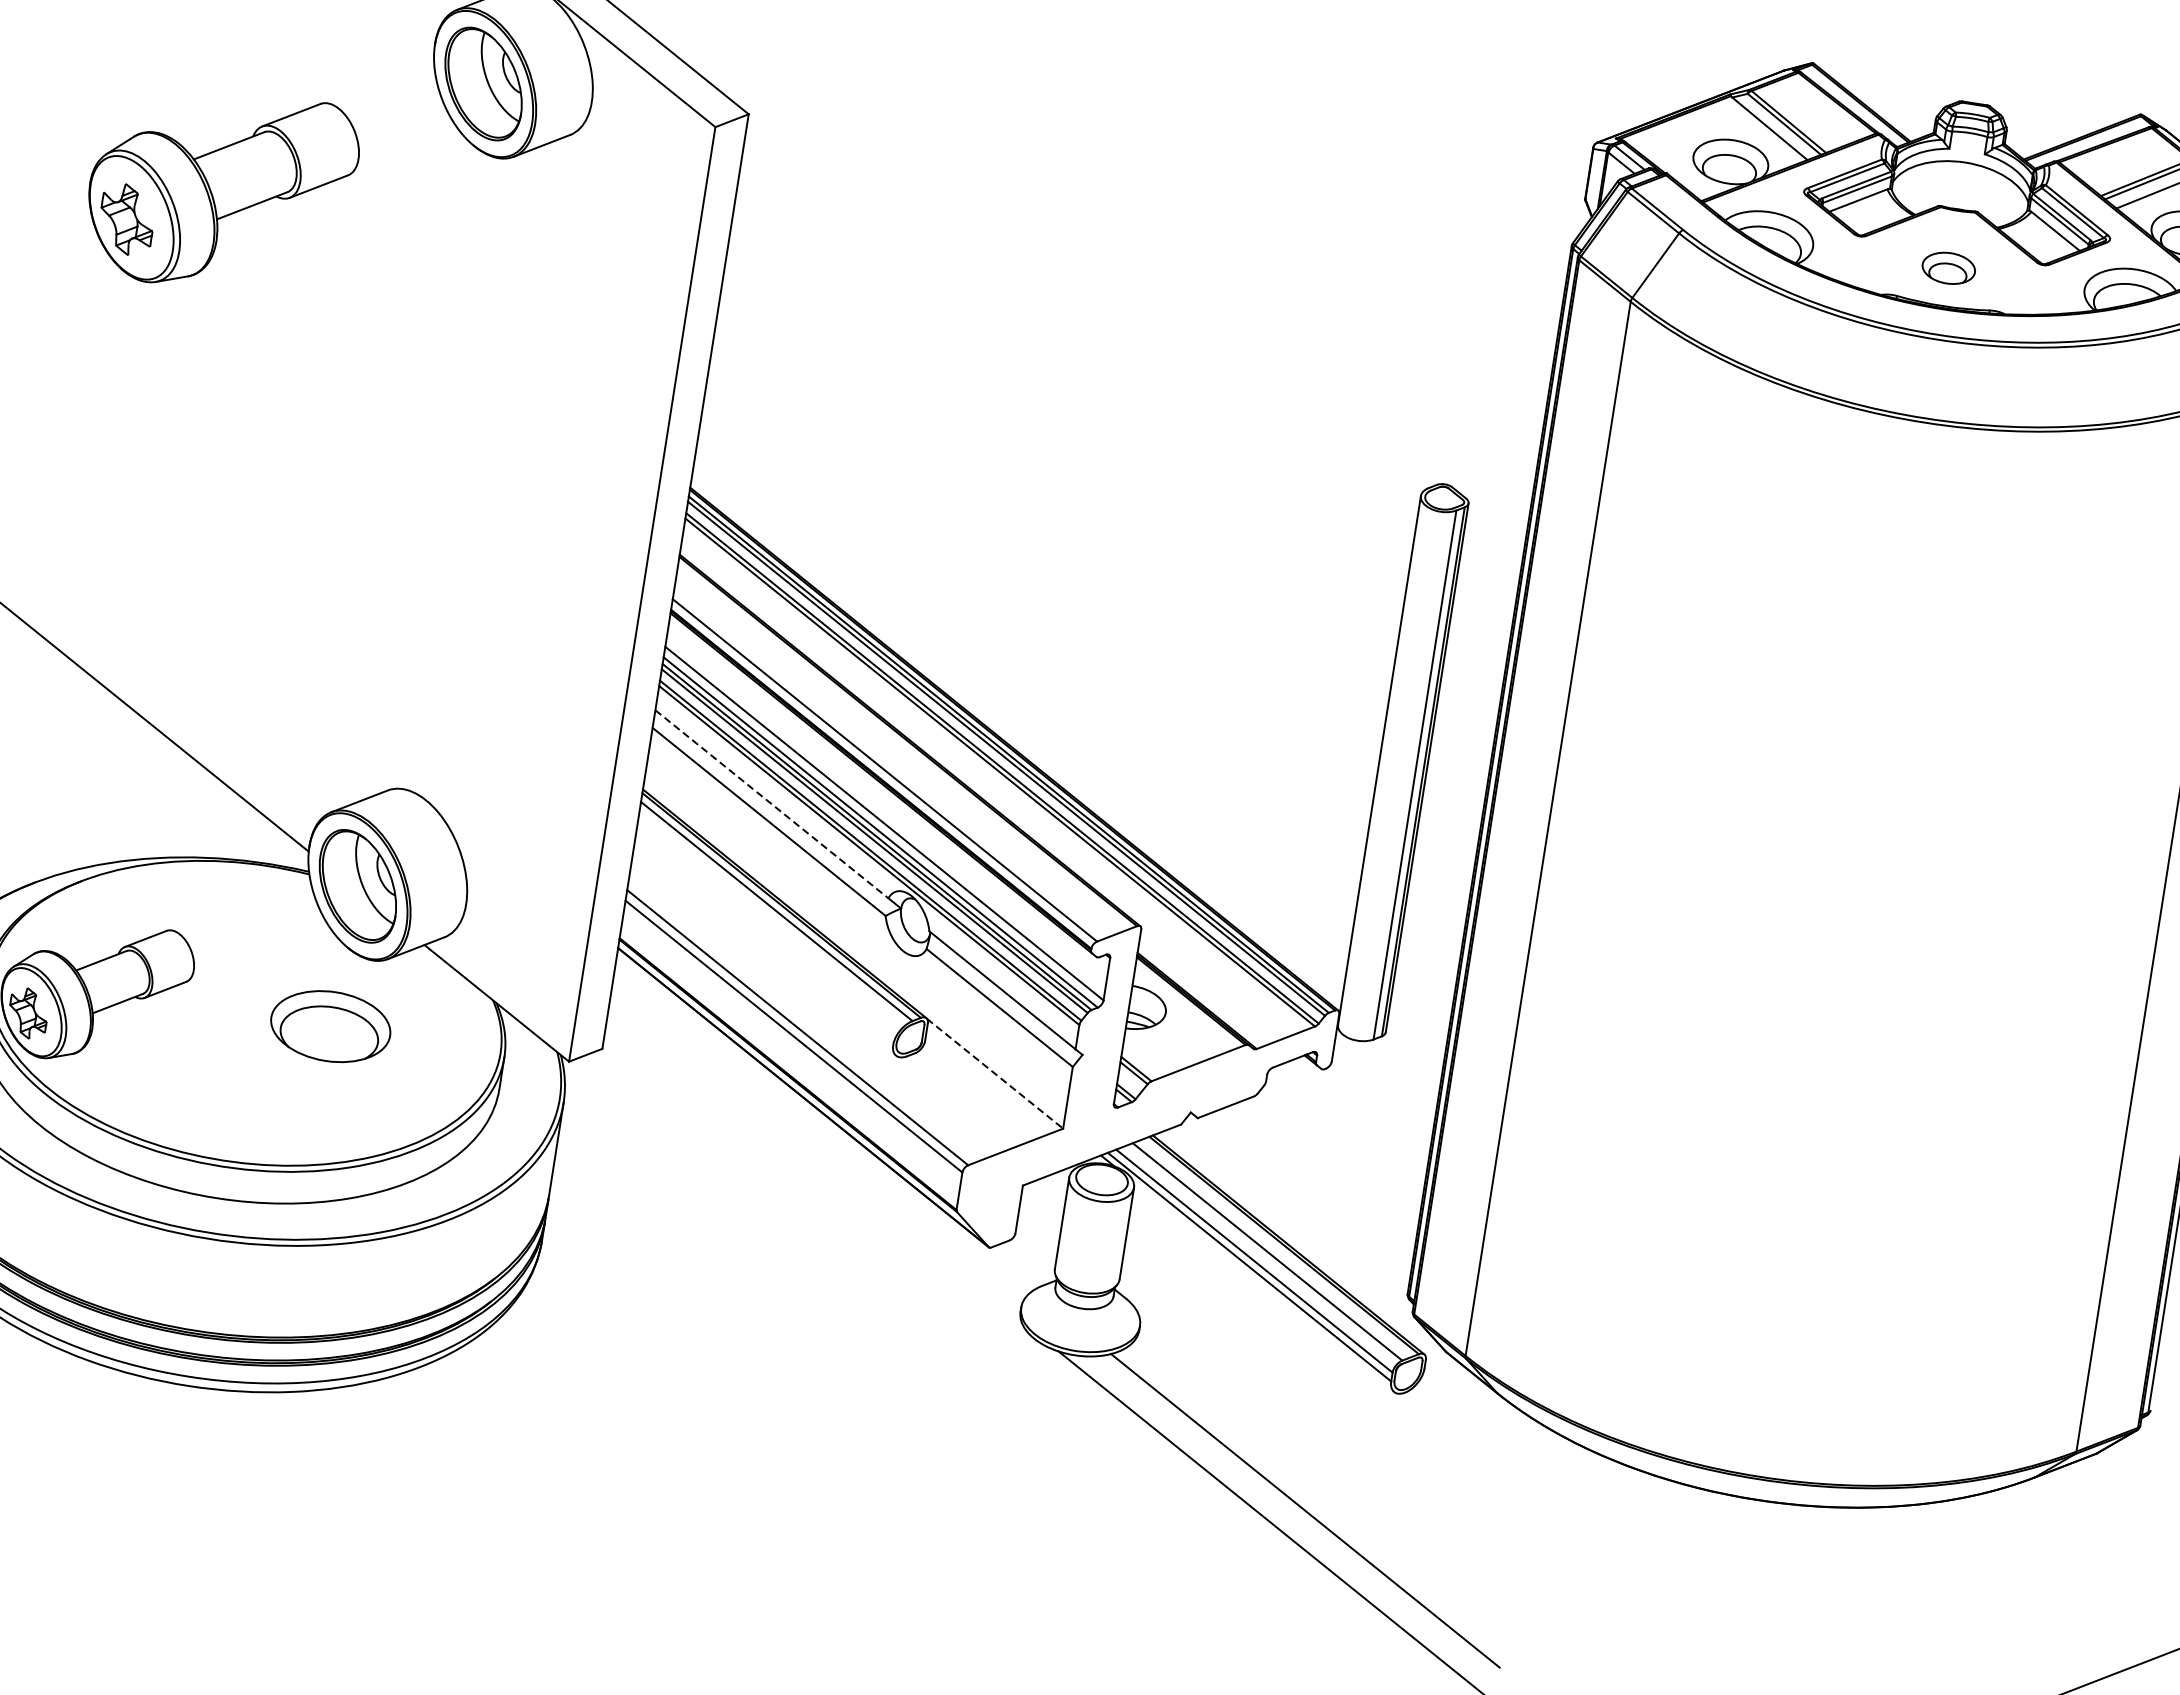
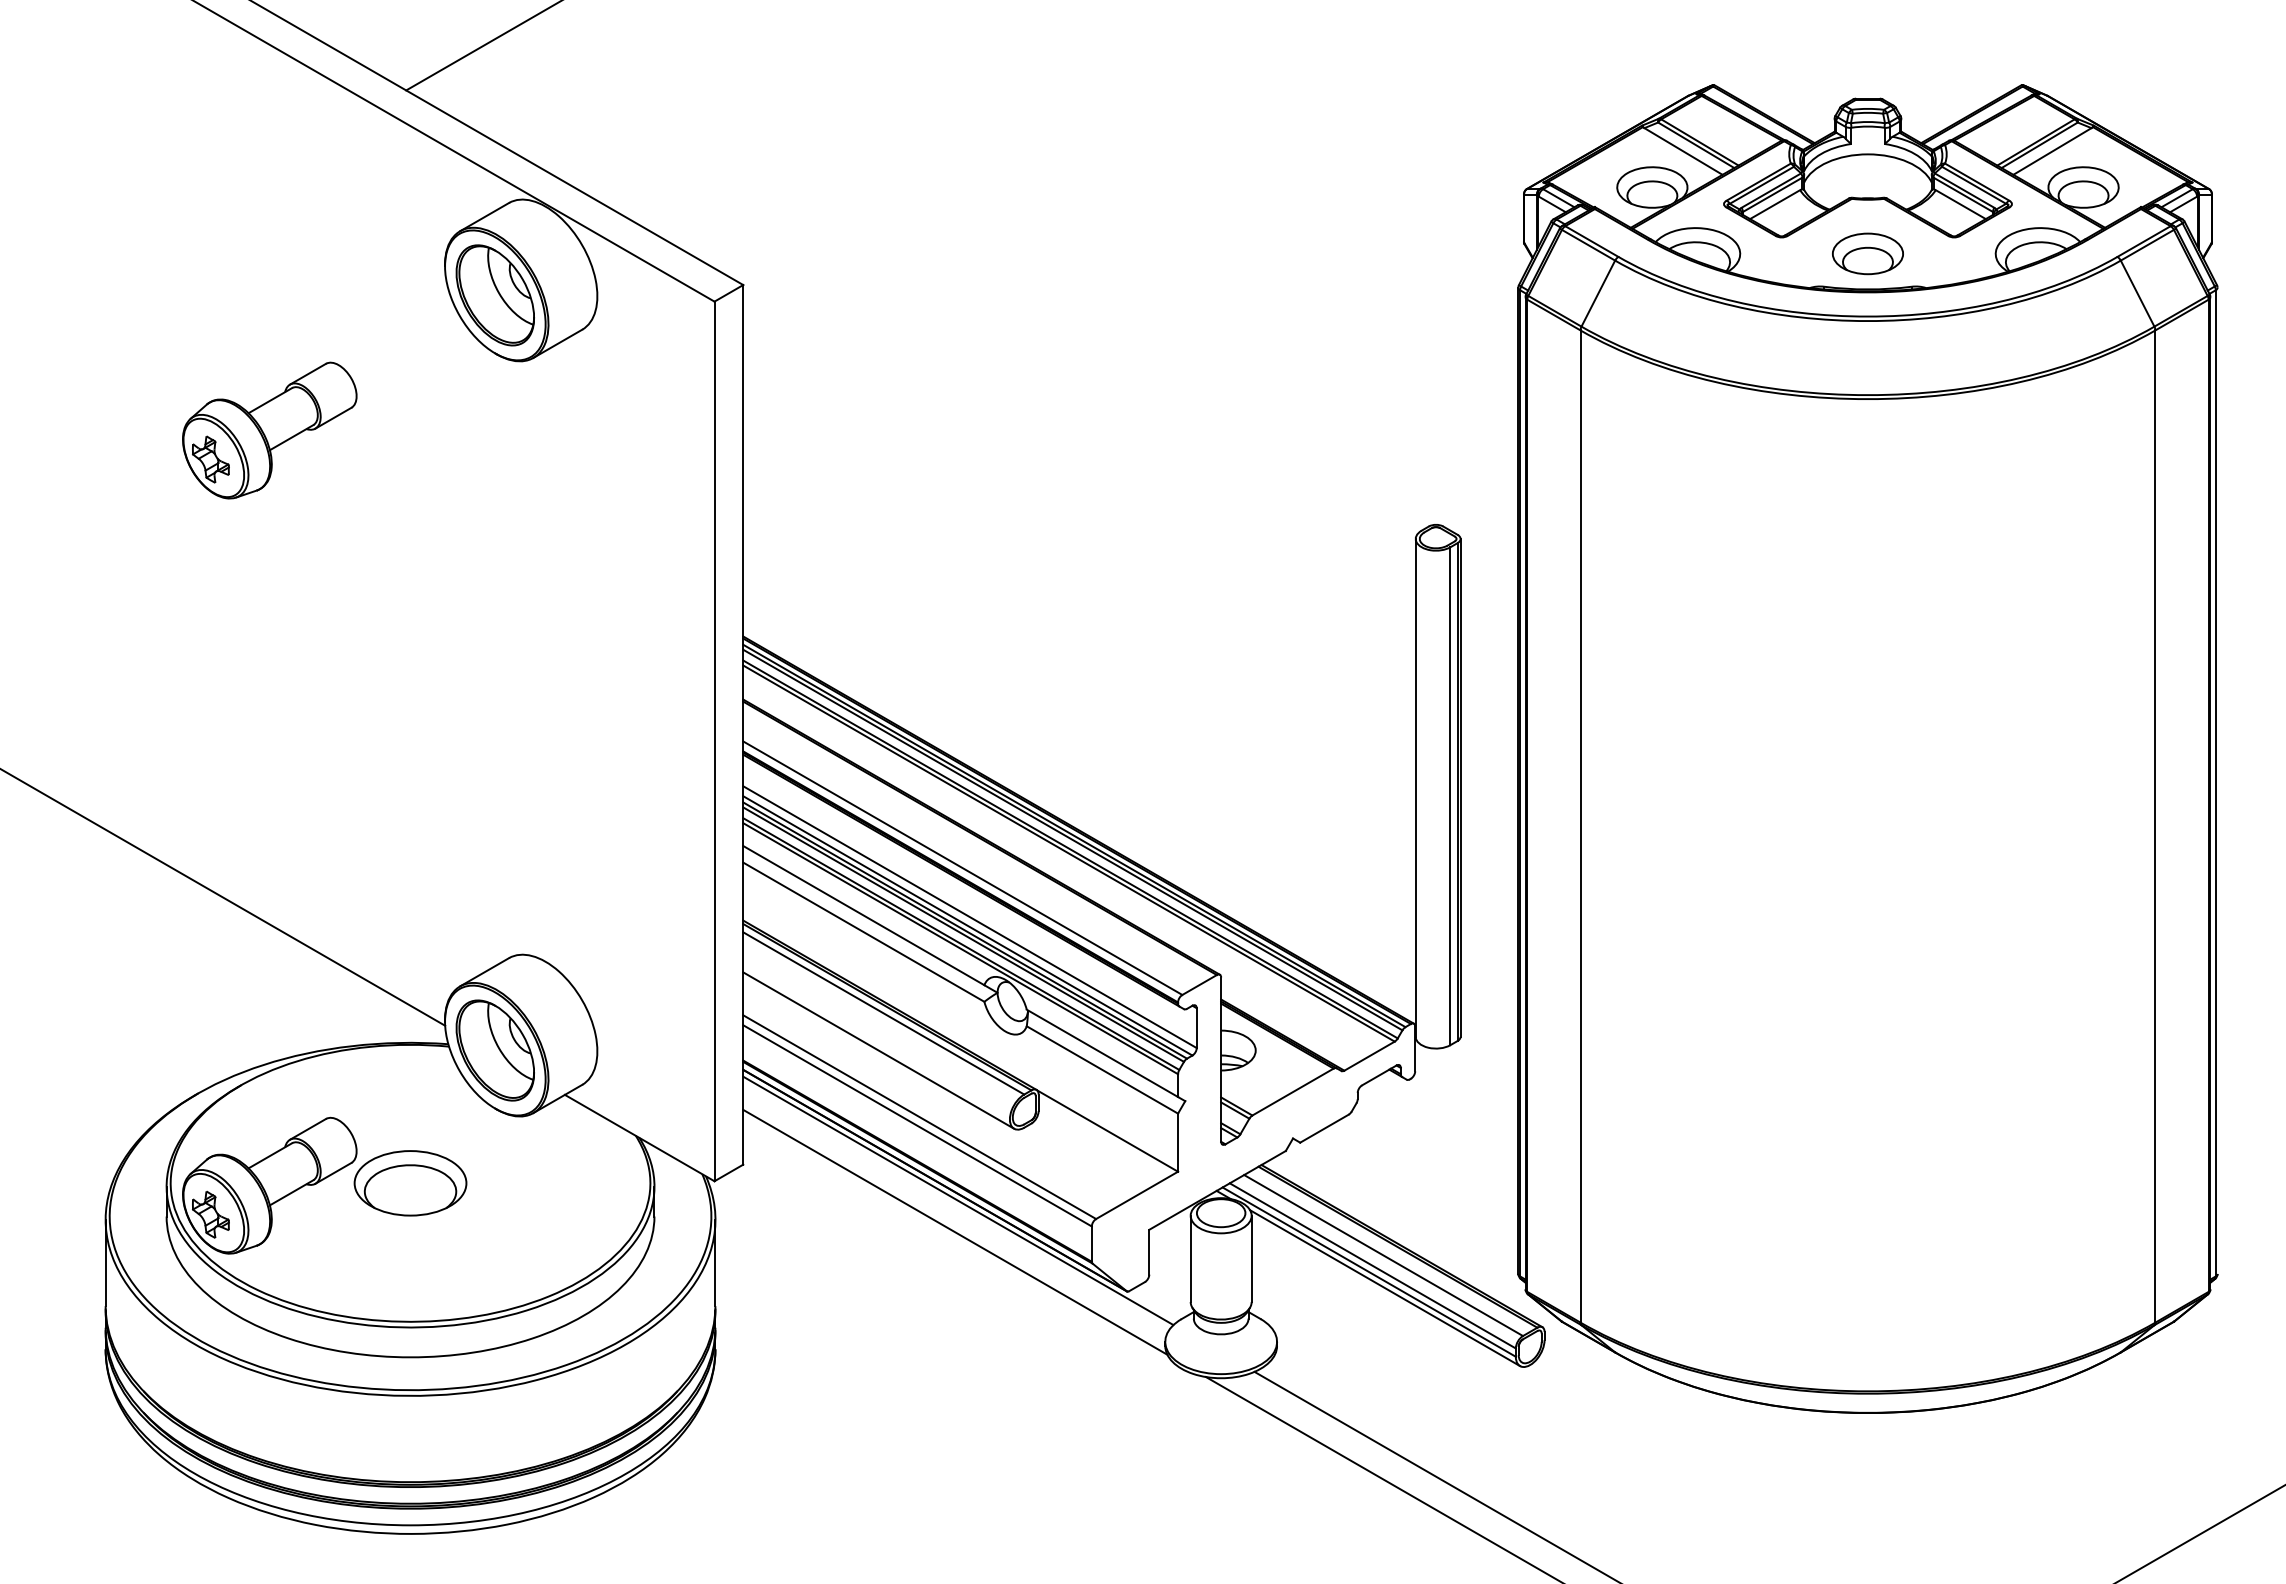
part: (221, 190) -> (269, 430), size x0.71
part: (1948, 267) -> (1867, 253), size x1.43
line: (772, 804) -> (864, 915), dashed -> solid
line: (765, 950) -> (878, 1050), added
part: (330, 1026) -> (410, 1183), moved
line: (995, 1074) -> (1108, 1131), dashed -> solid
line: (825, 1122) -> (958, 1200), added
line: (816, 1155) -> (955, 1231), added
line: (1264, 1287) -> (1385, 1288), added

